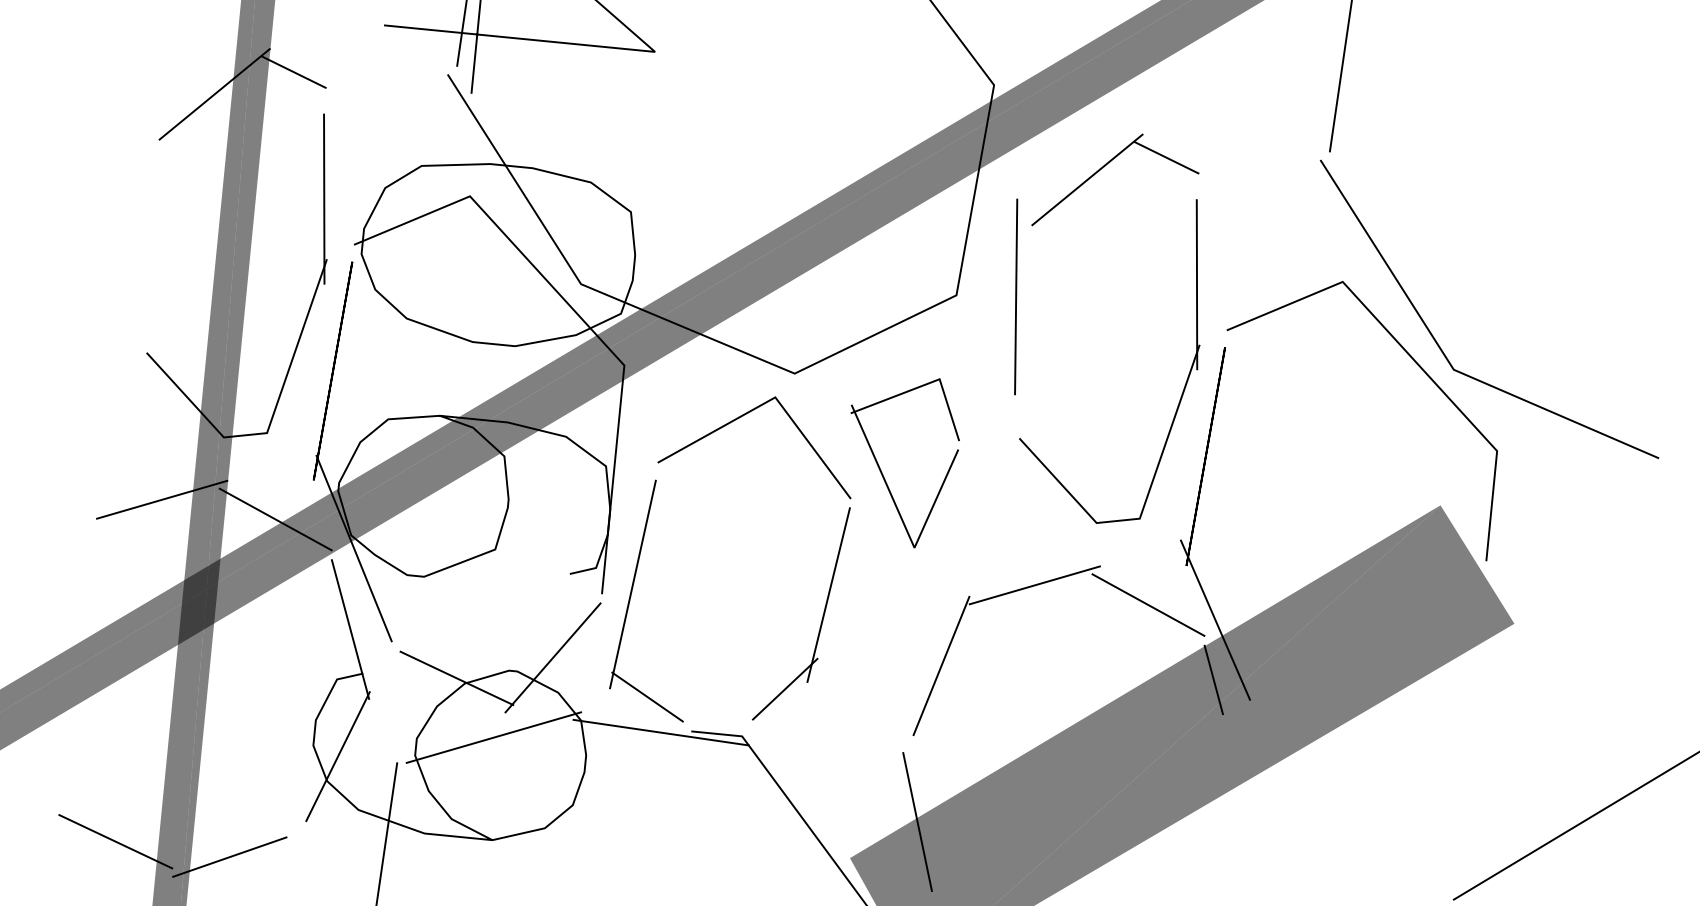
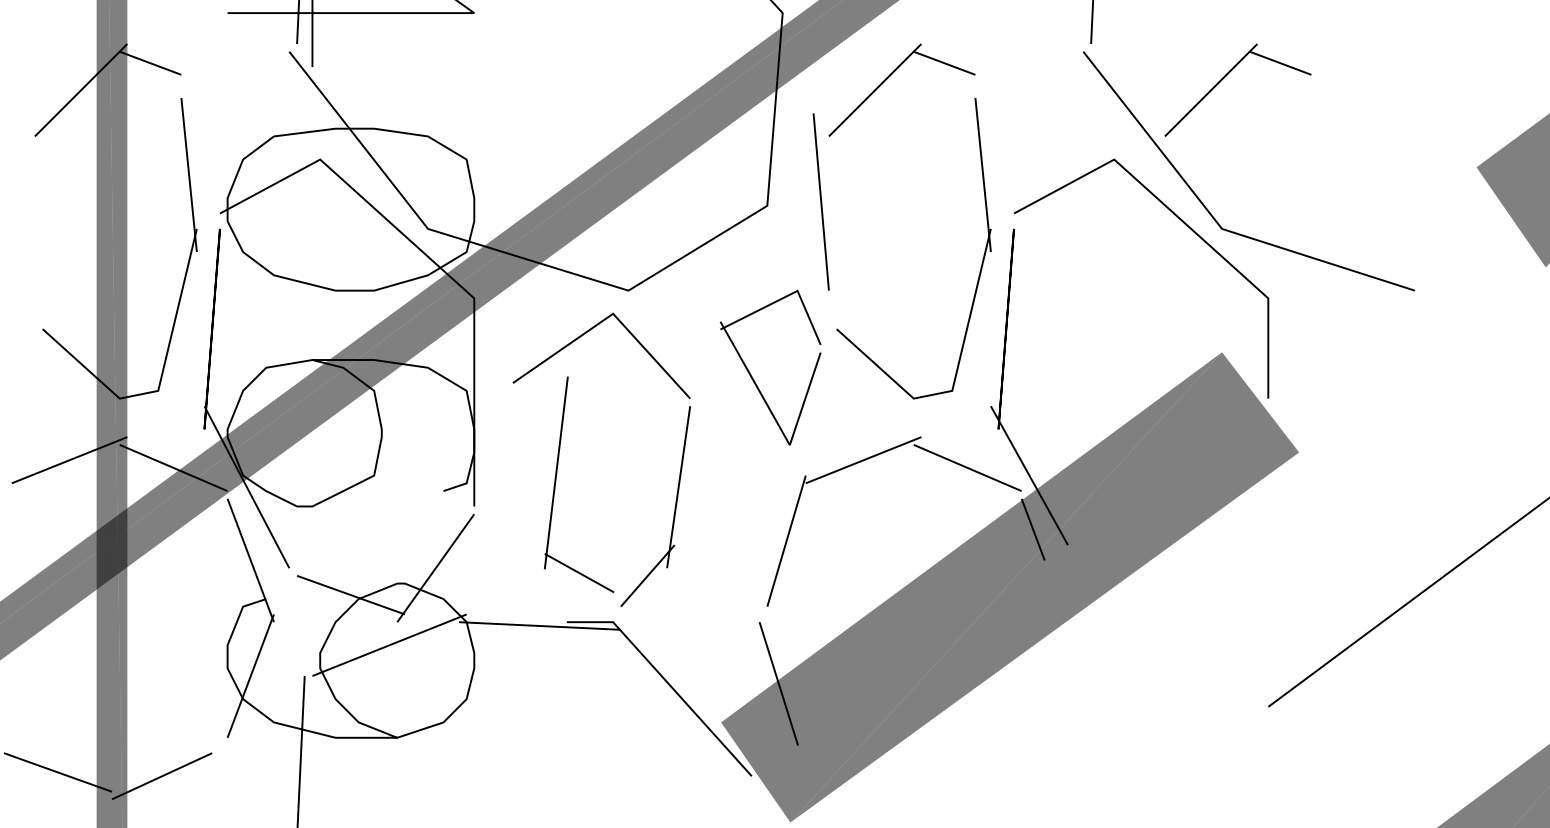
part: (1473, 203) -> (1225, 77), added
part: (880, 468) -> (752, 376), moved
part: (632, 594) -> (556, 482), moved

